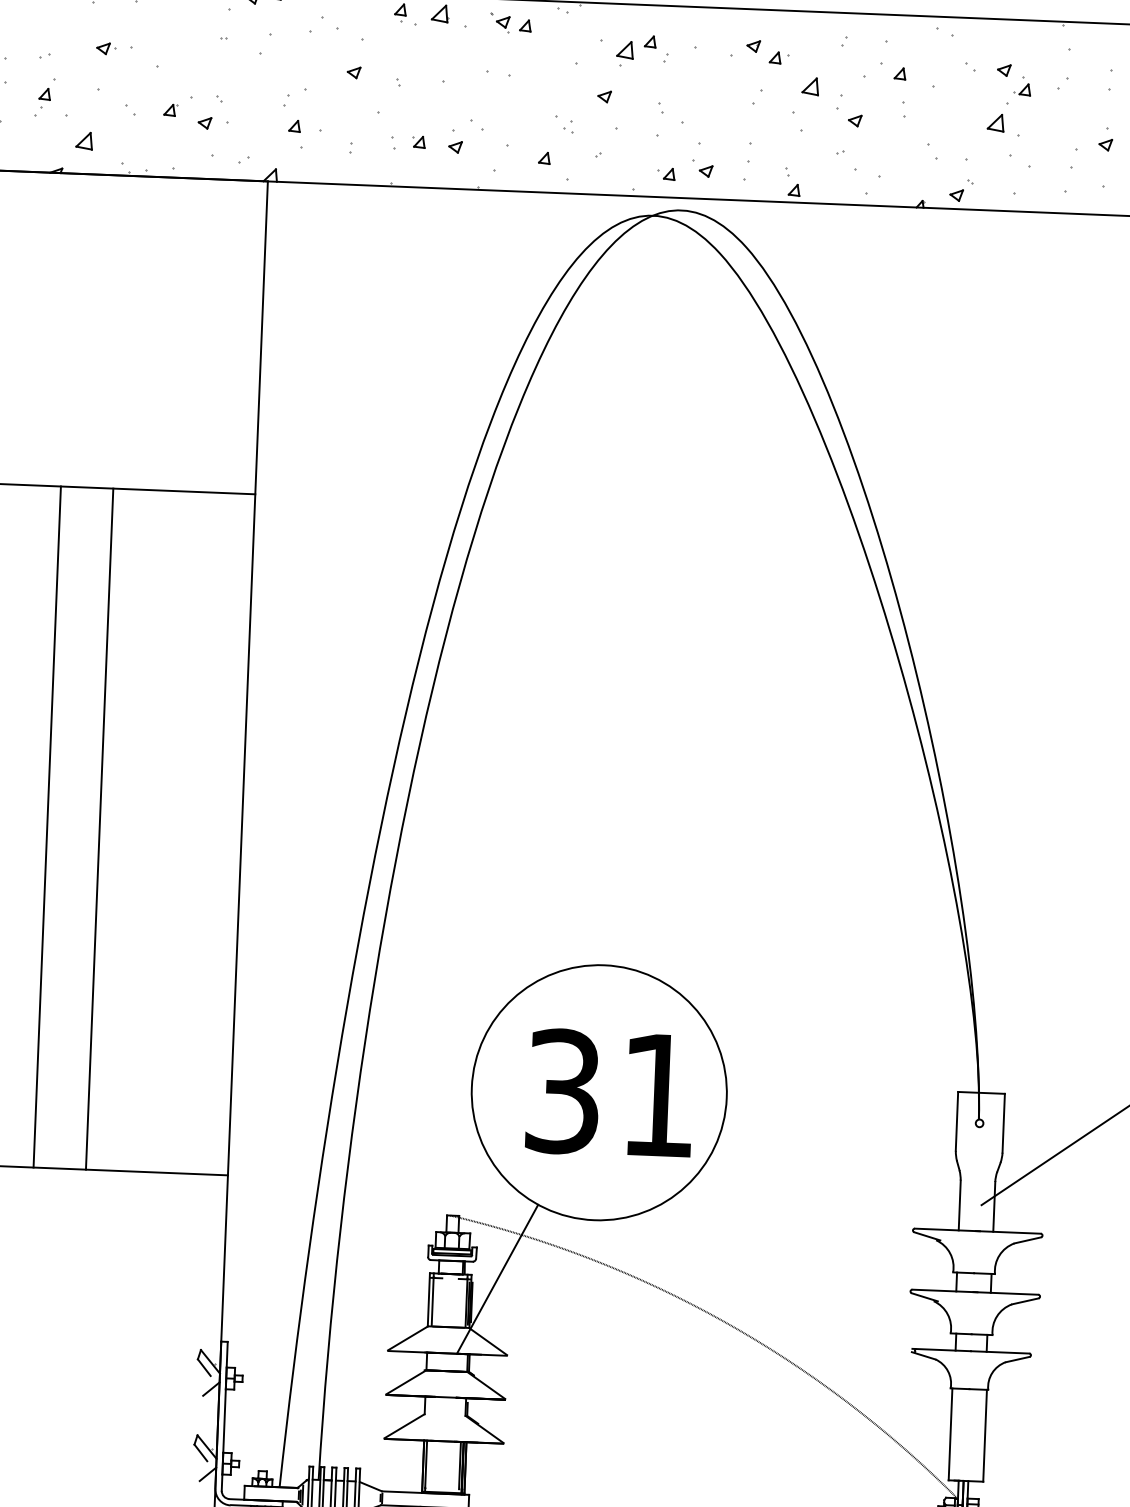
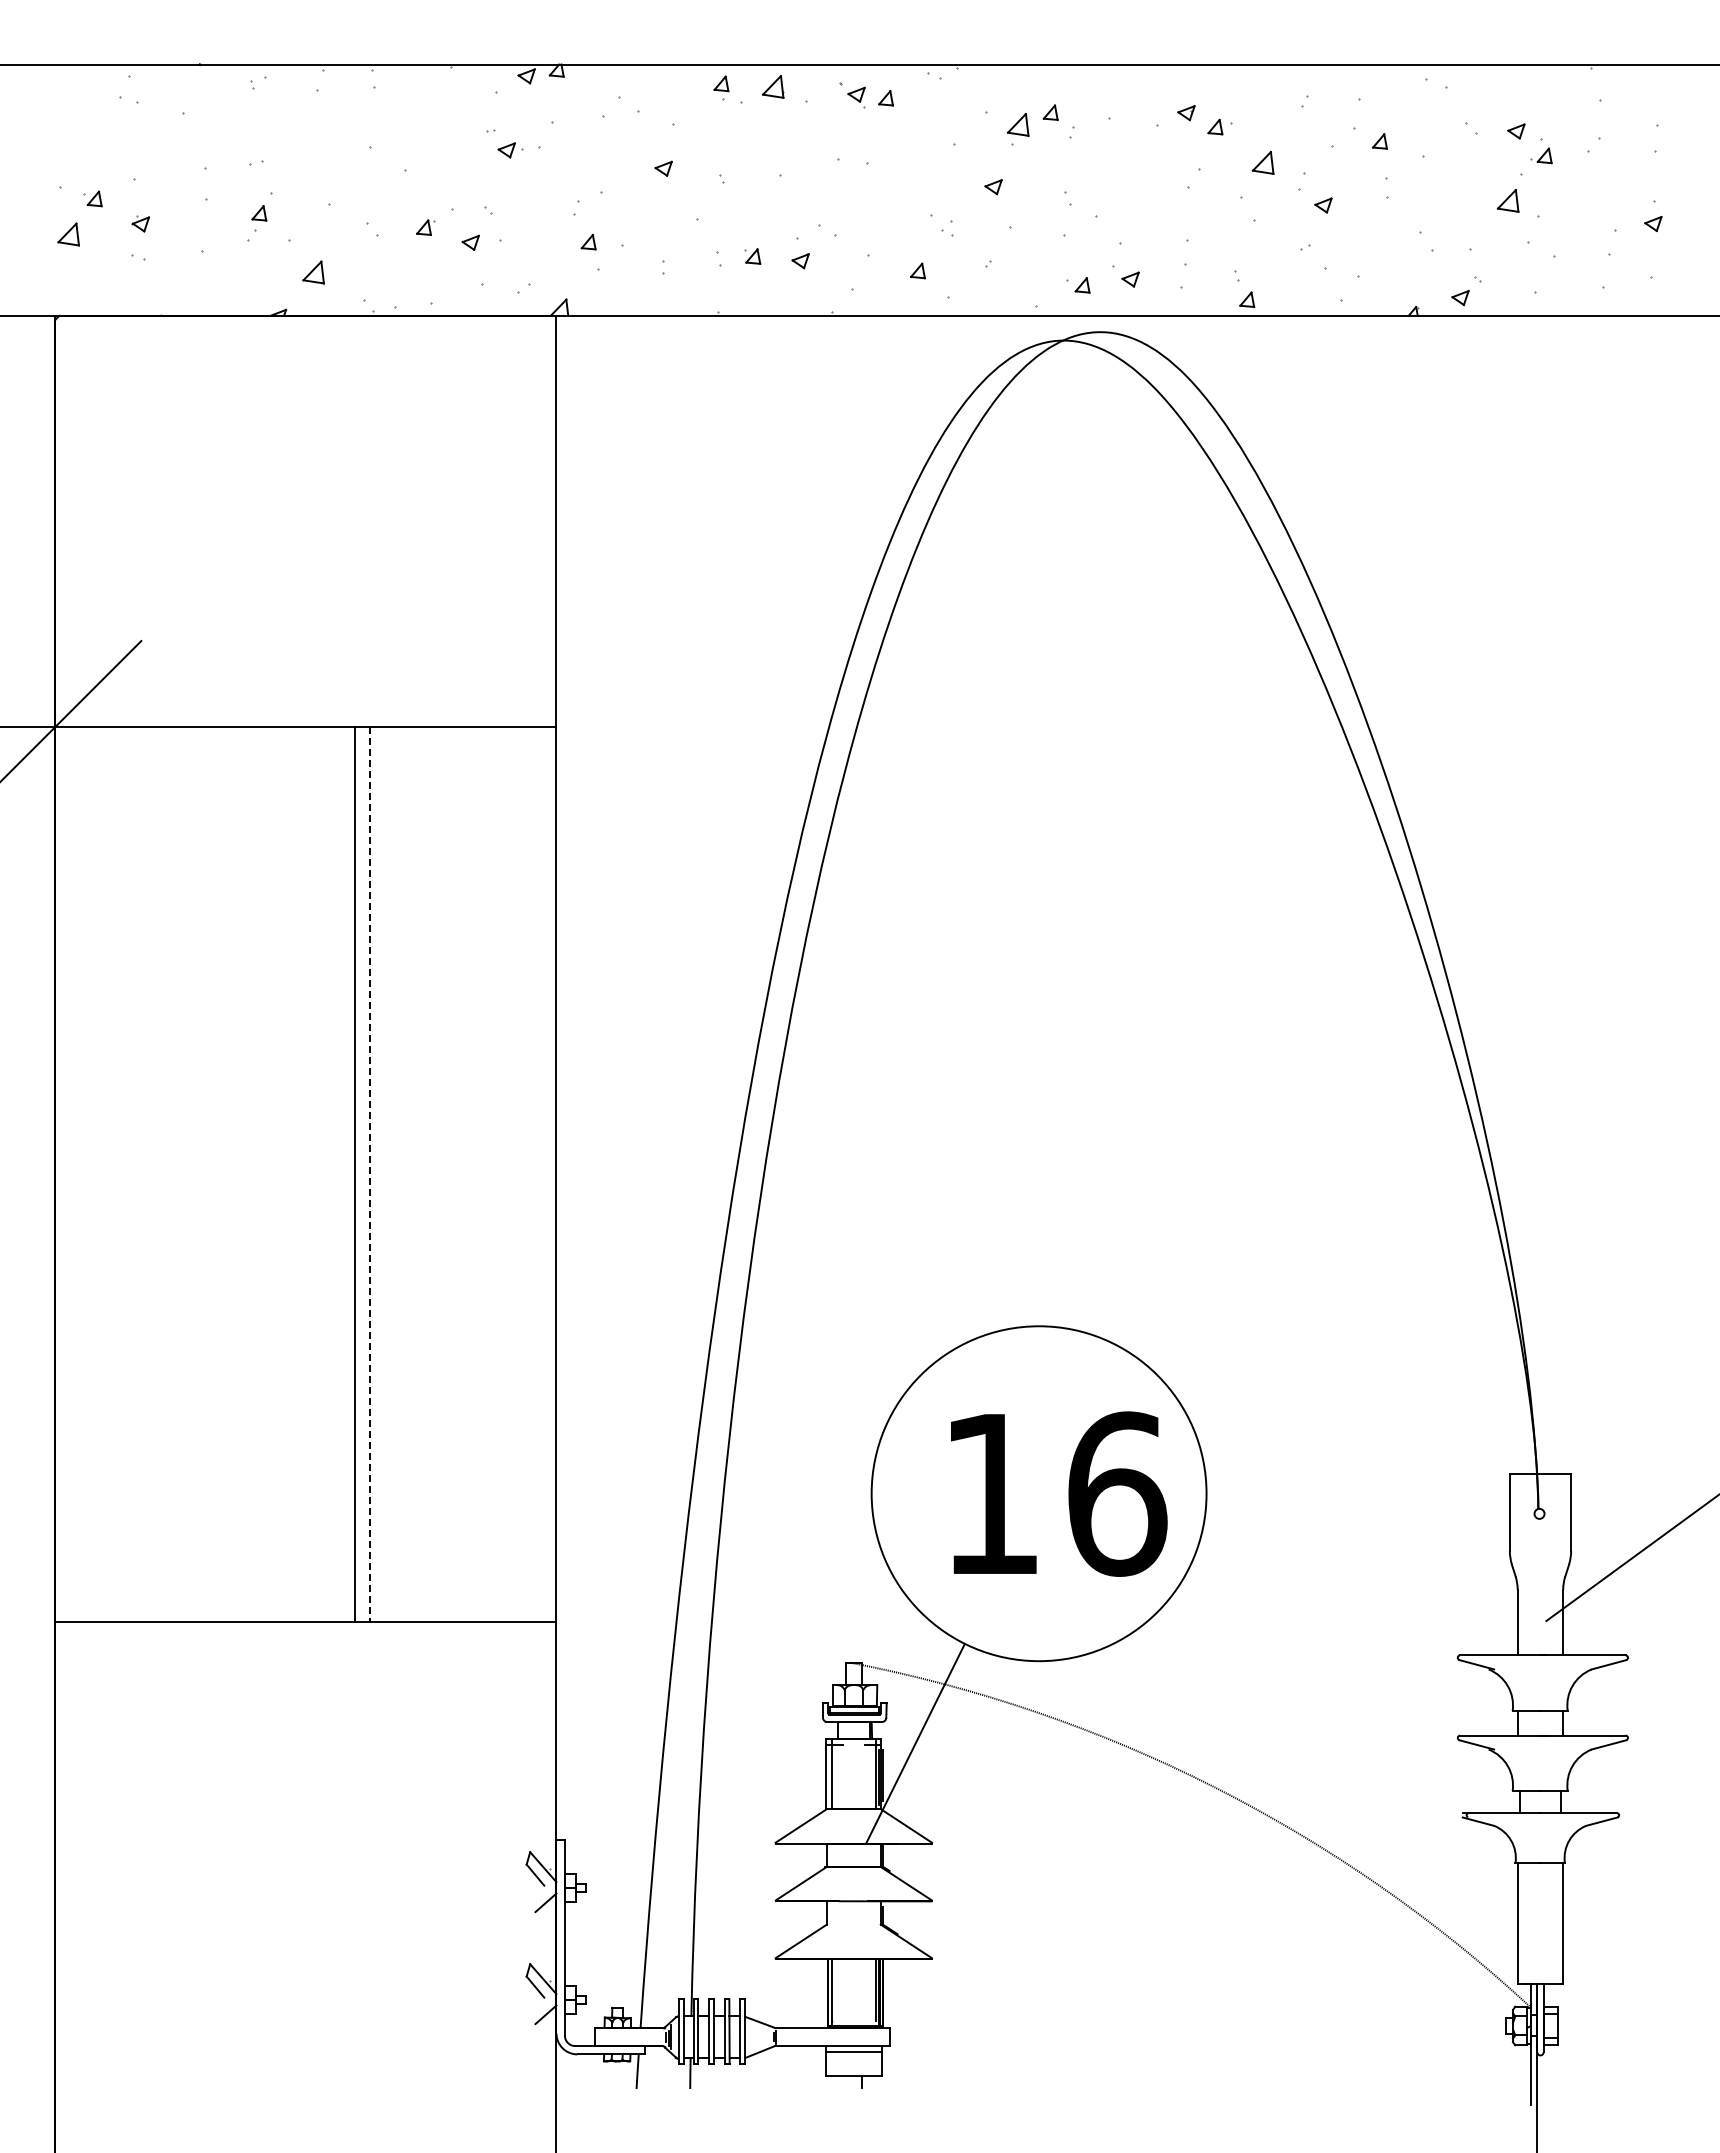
part: (106, 48) -> (510, 150), moved
line: (47, 826) -> (355, 1173), moved
line: (99, 829) -> (369, 1174), solid -> dashed
text: (611, 1093) -> (1055, 1493), 31 -> 16

